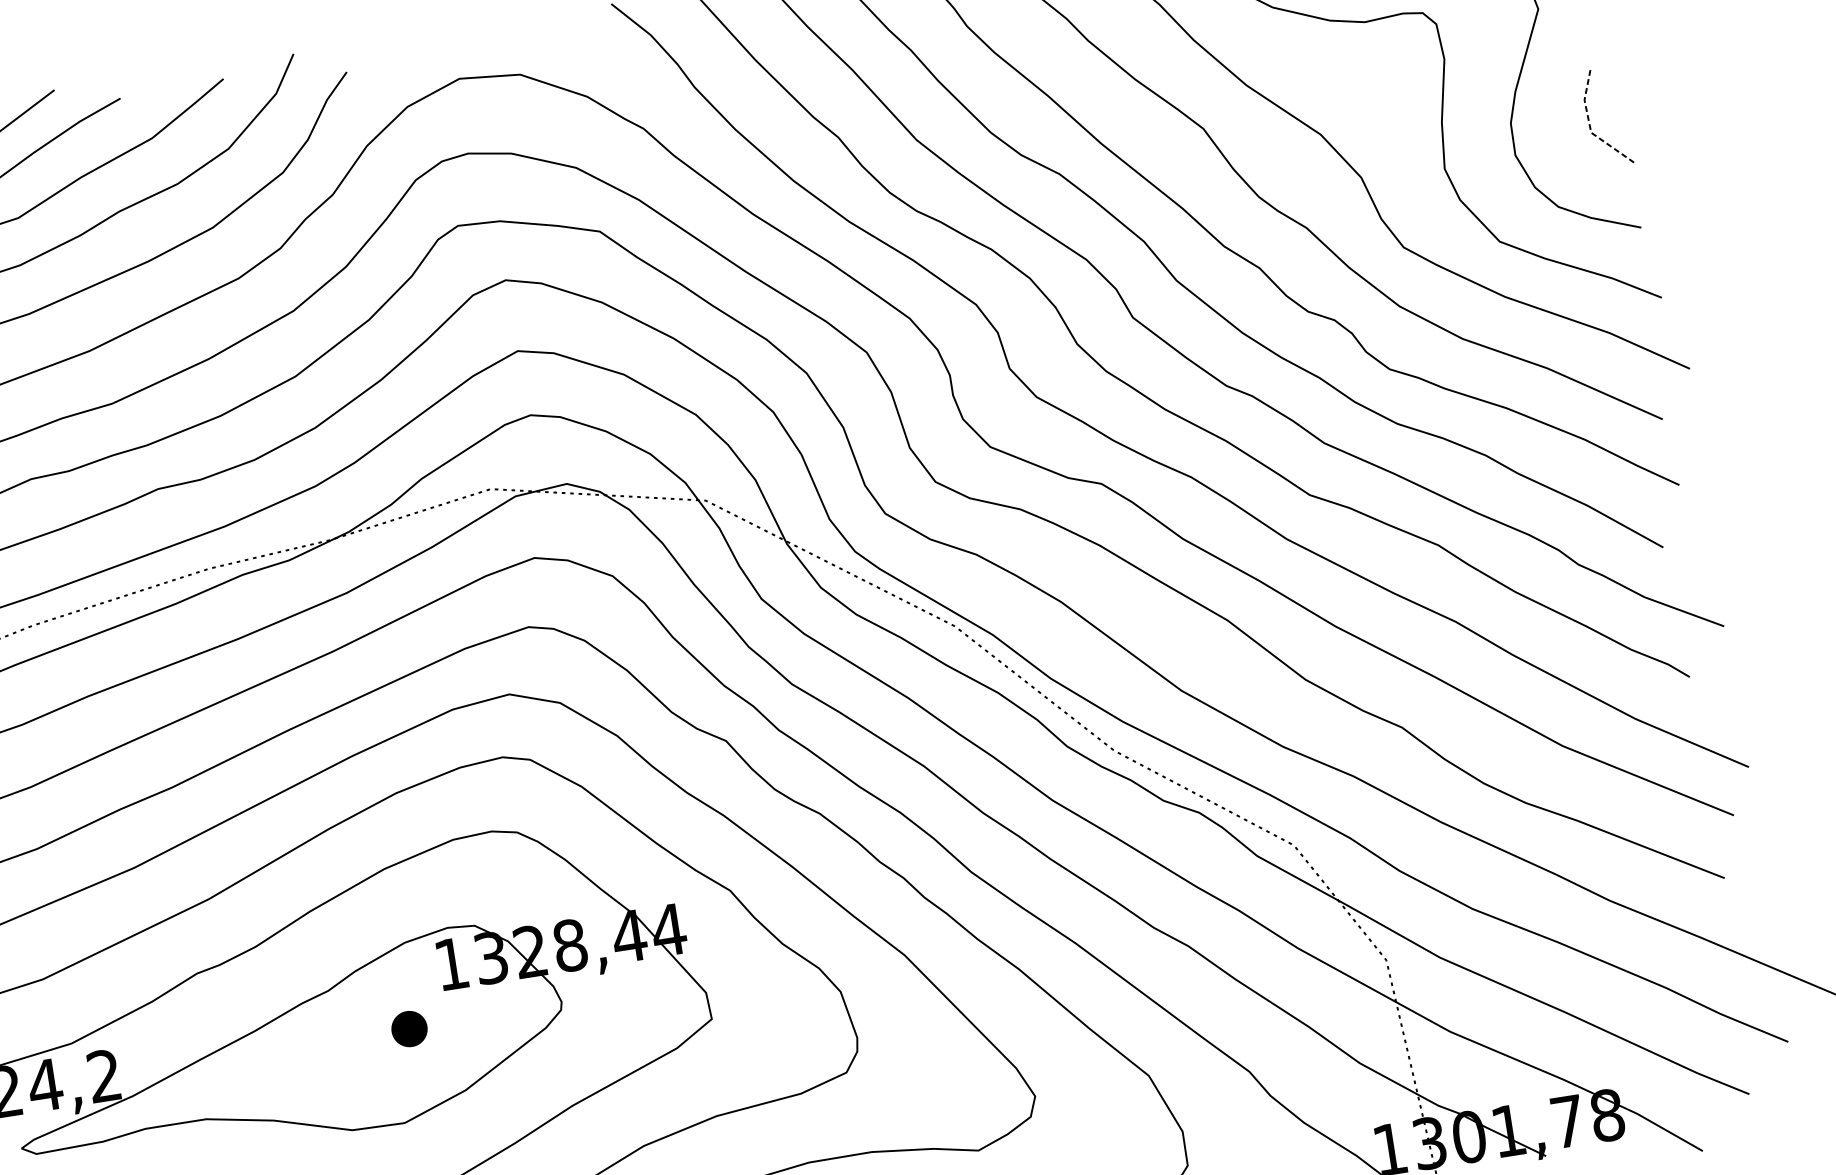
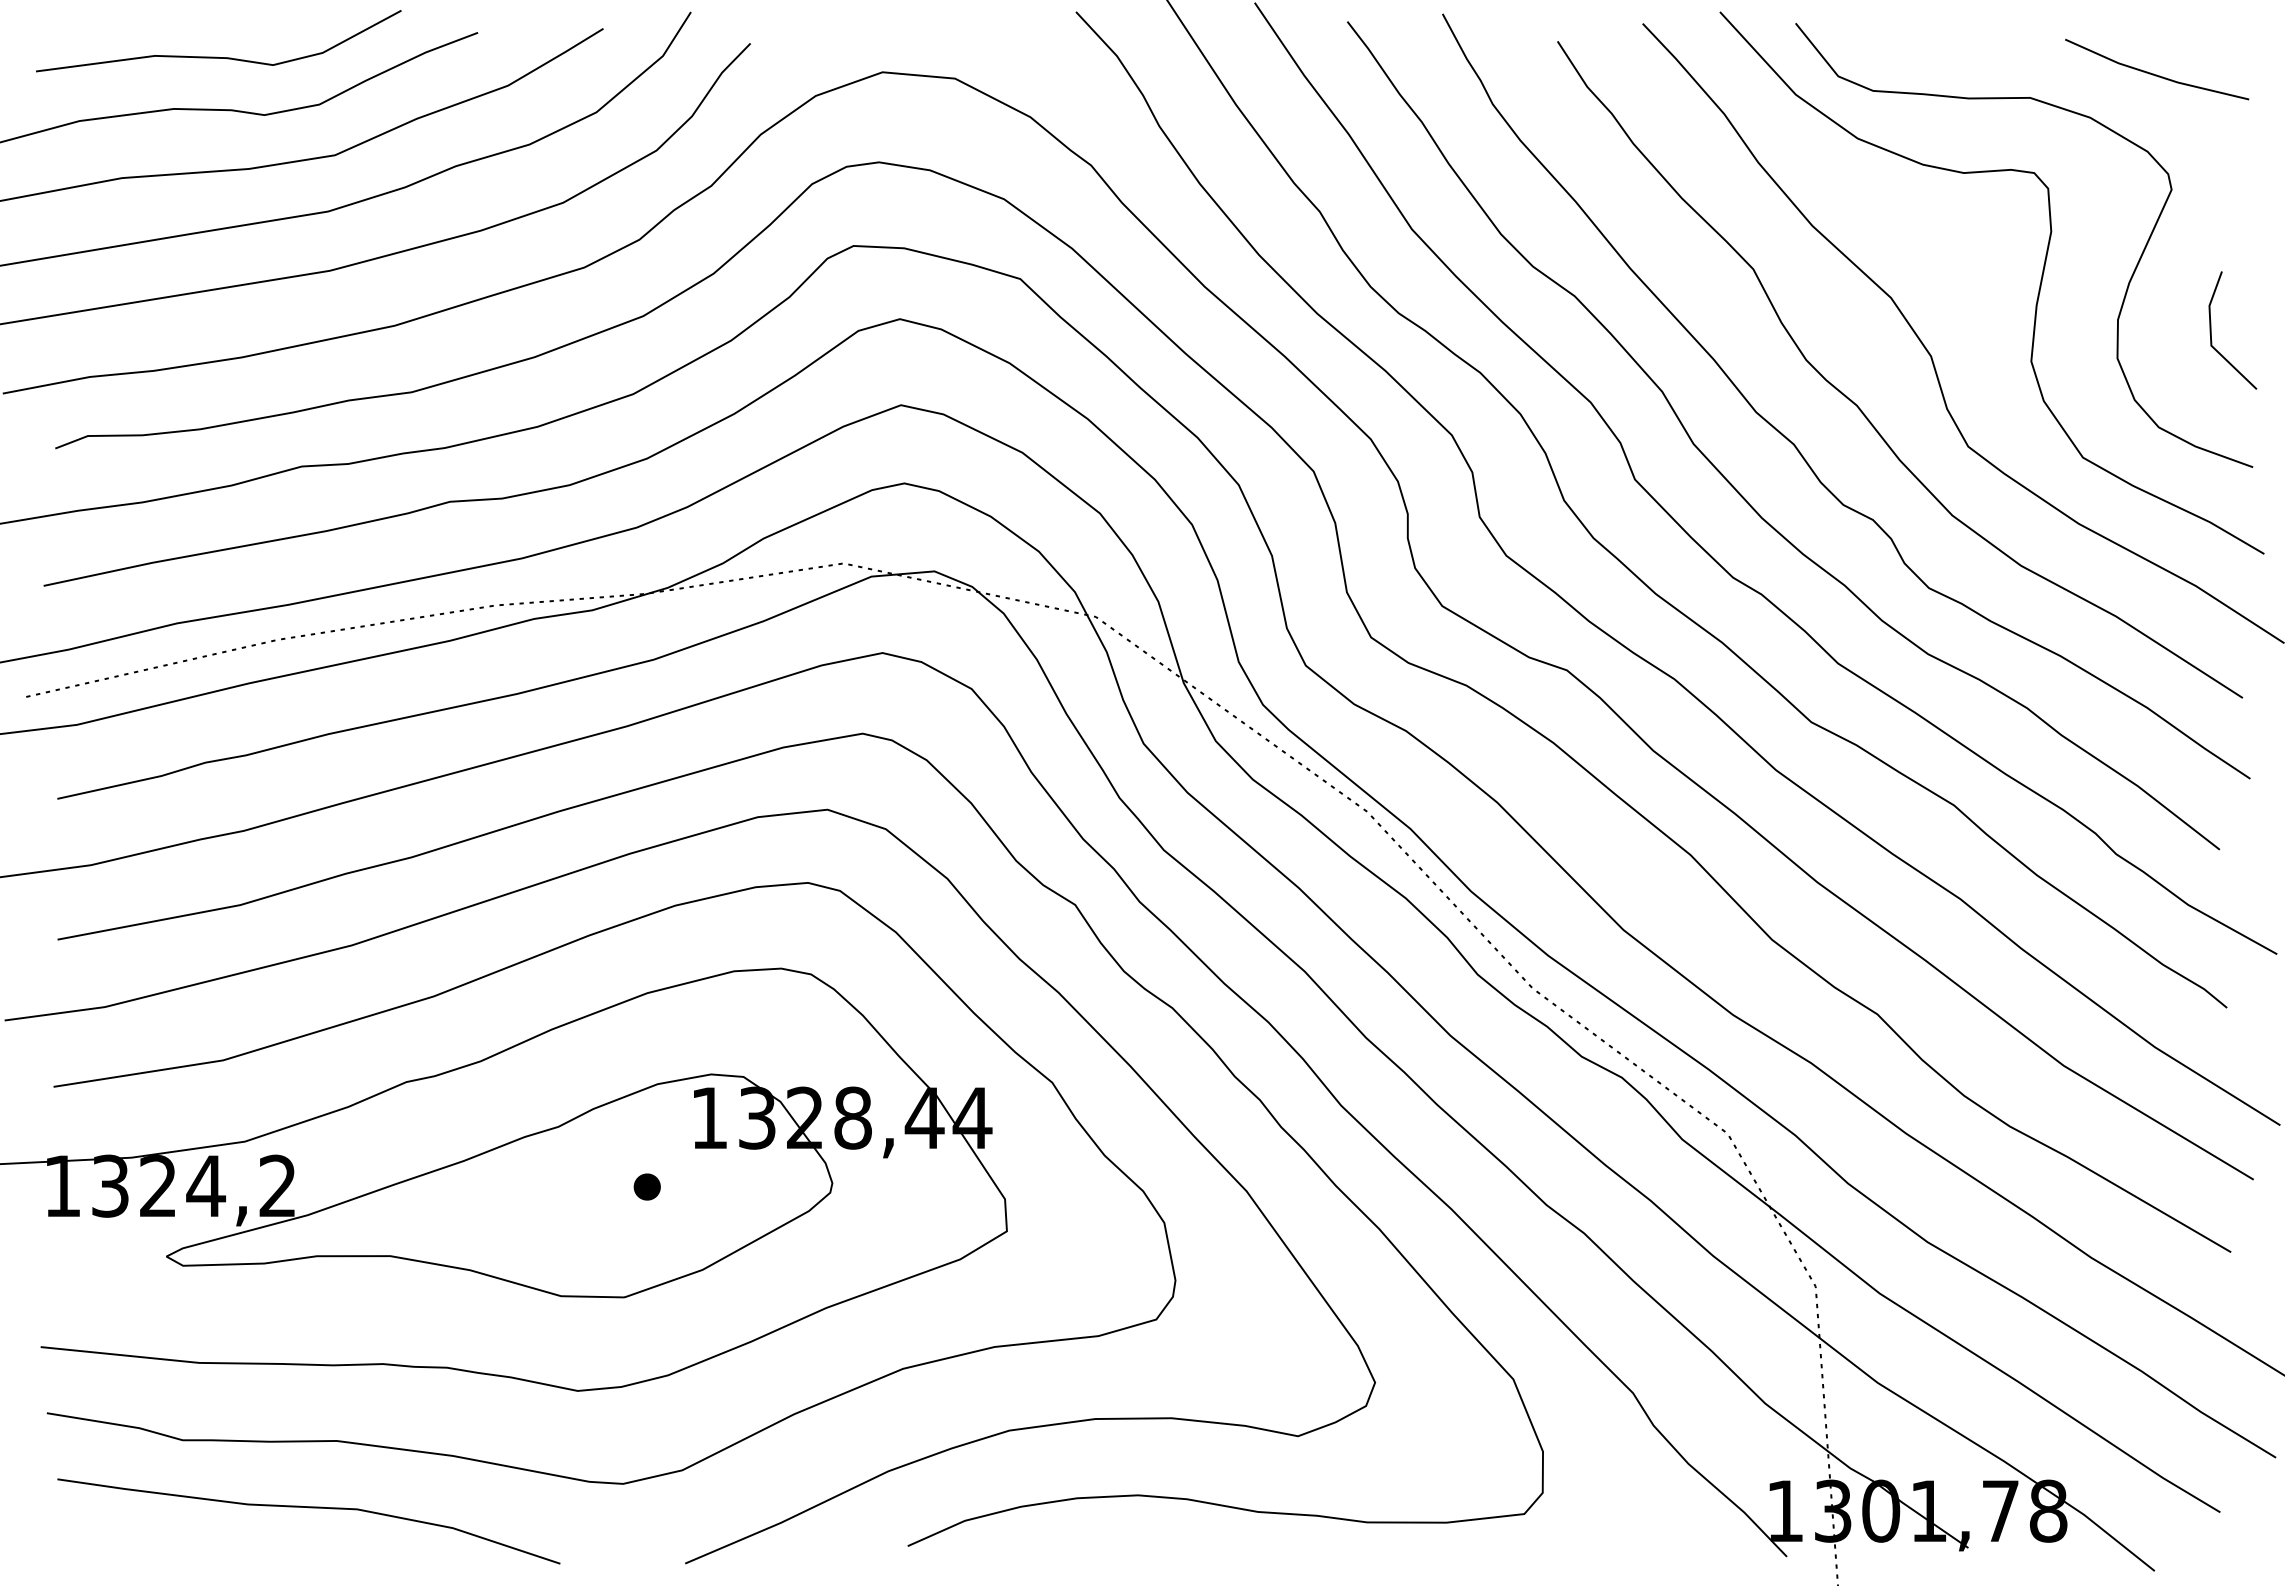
line: (1590, 127) -> (2211, 339), dashed -> solid
part: (408, 1028) -> (646, 1186), size x0.62

